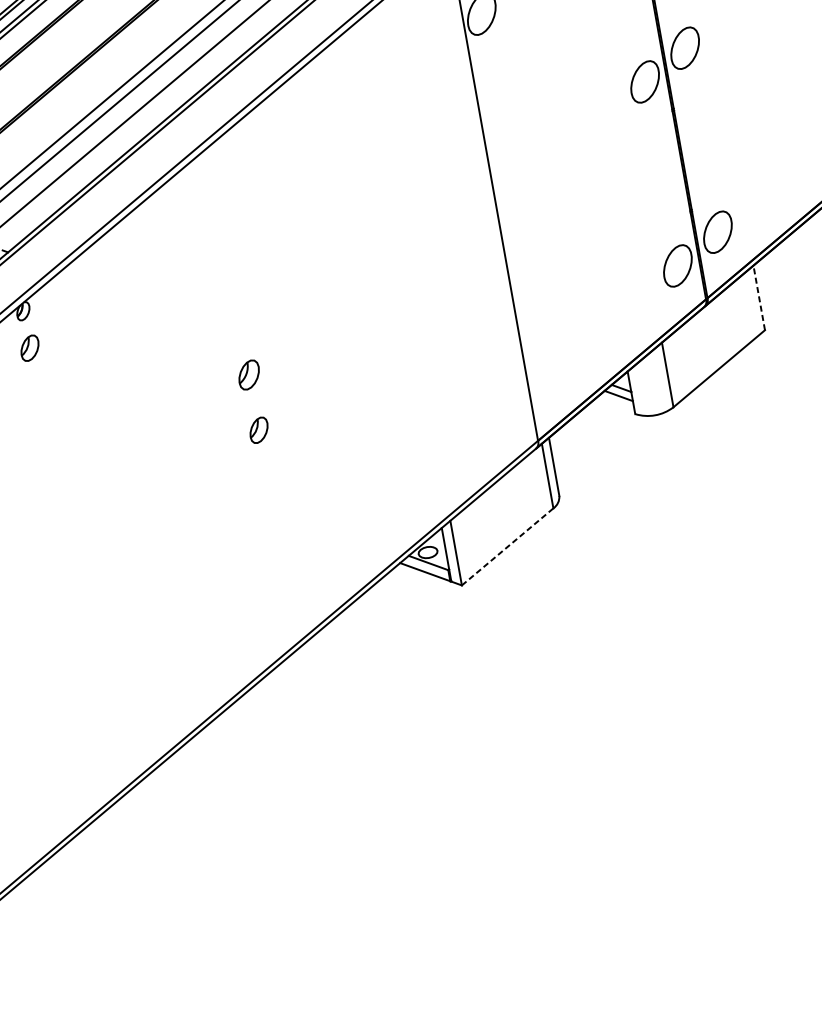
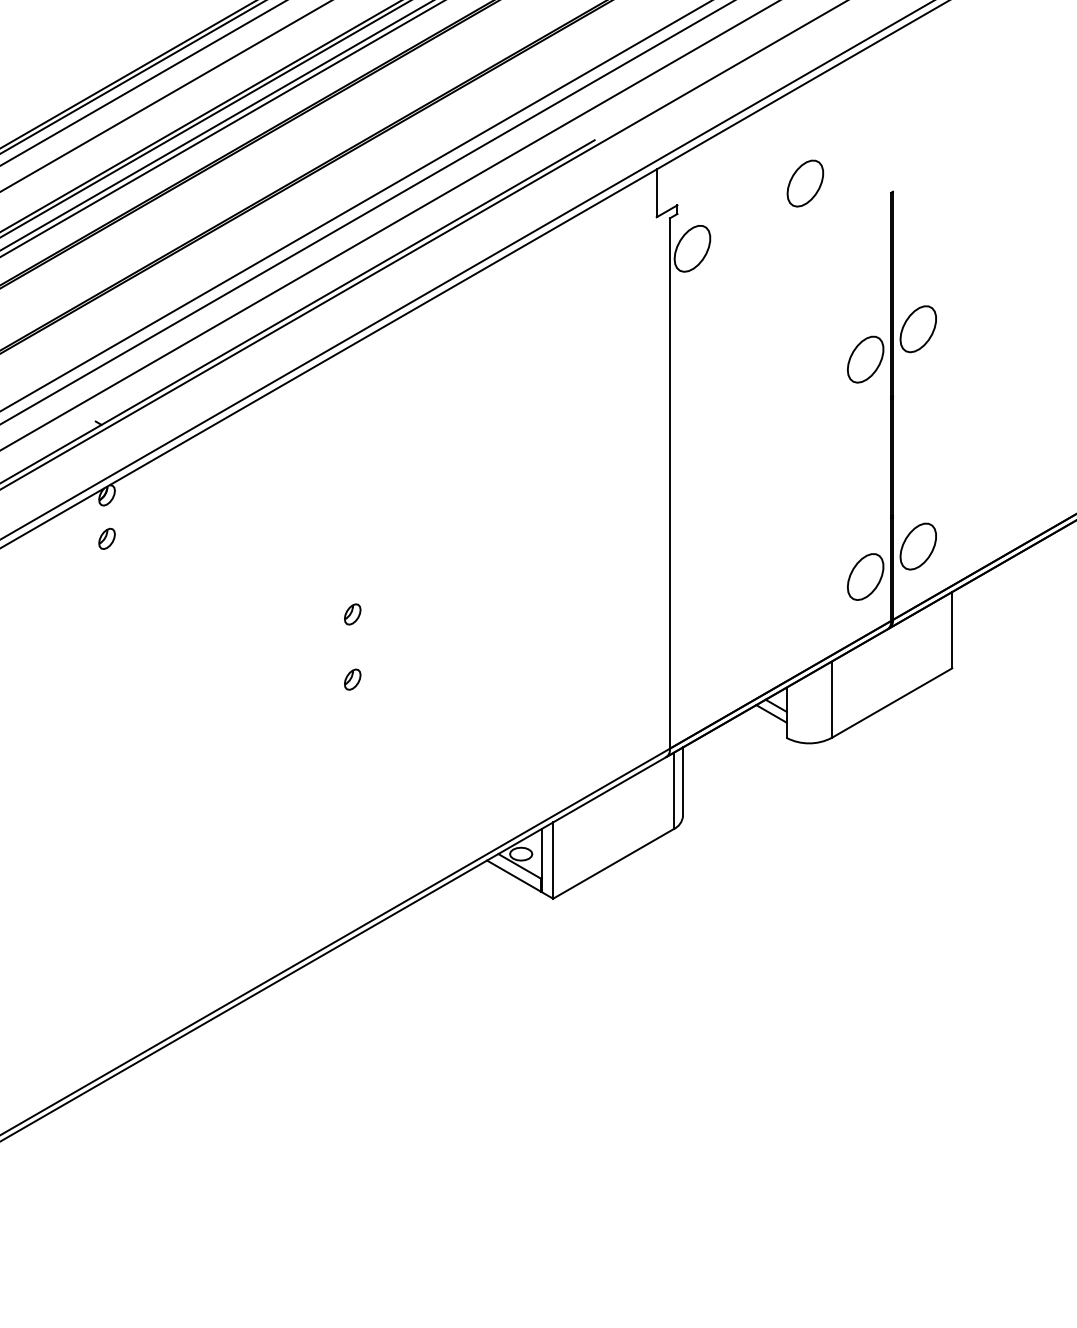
line: (759, 297) -> (952, 629), dashed -> solid
part: (29, 347) -> (106, 538), size x0.71
part: (249, 375) -> (352, 614), size x0.62
part: (258, 430) -> (352, 679), size x0.71
line: (507, 546) -> (613, 863), dashed -> solid

